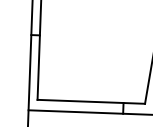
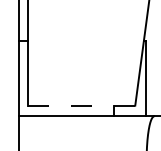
line: (91, 101) -> (81, 105), solid -> dashed

